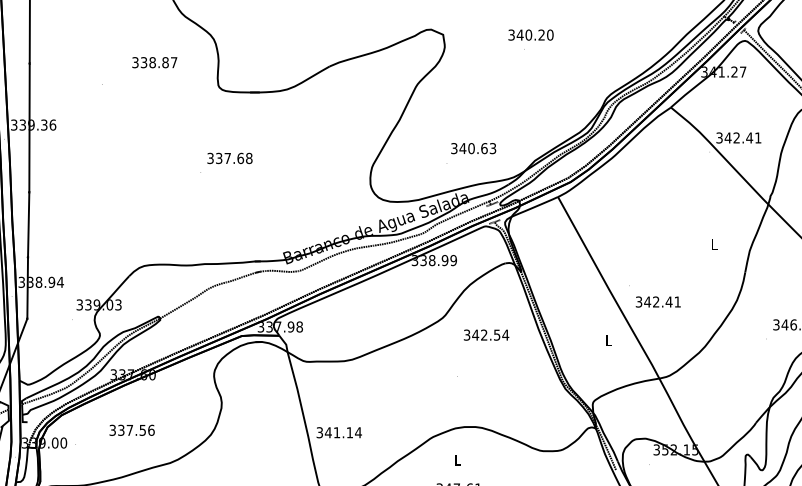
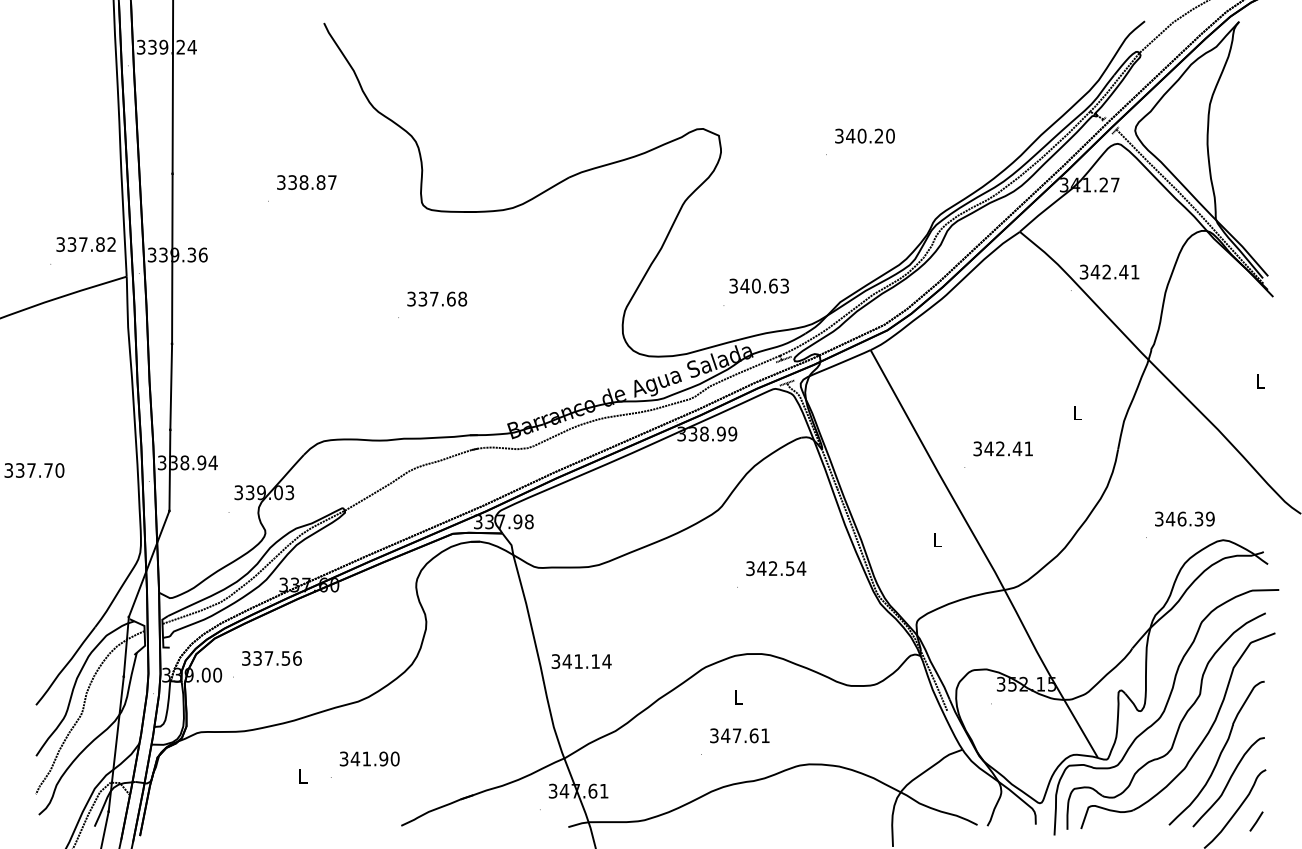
text: (530, 34) -> (864, 135), moved
text: (154, 62) -> (306, 182), moved
text: (657, 301) -> (1002, 448), moved
text: (486, 335) -> (776, 568), moved
text: (131, 430) -> (271, 658), moved

